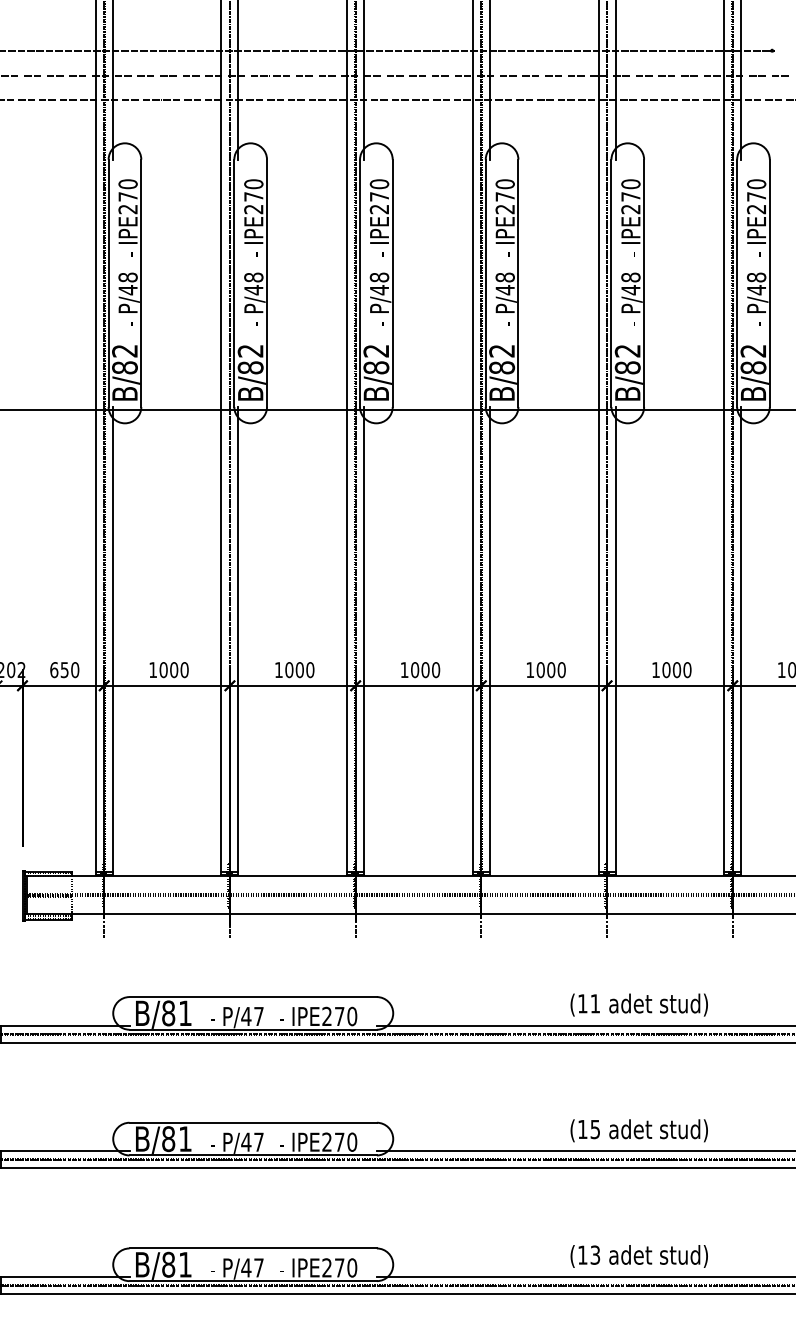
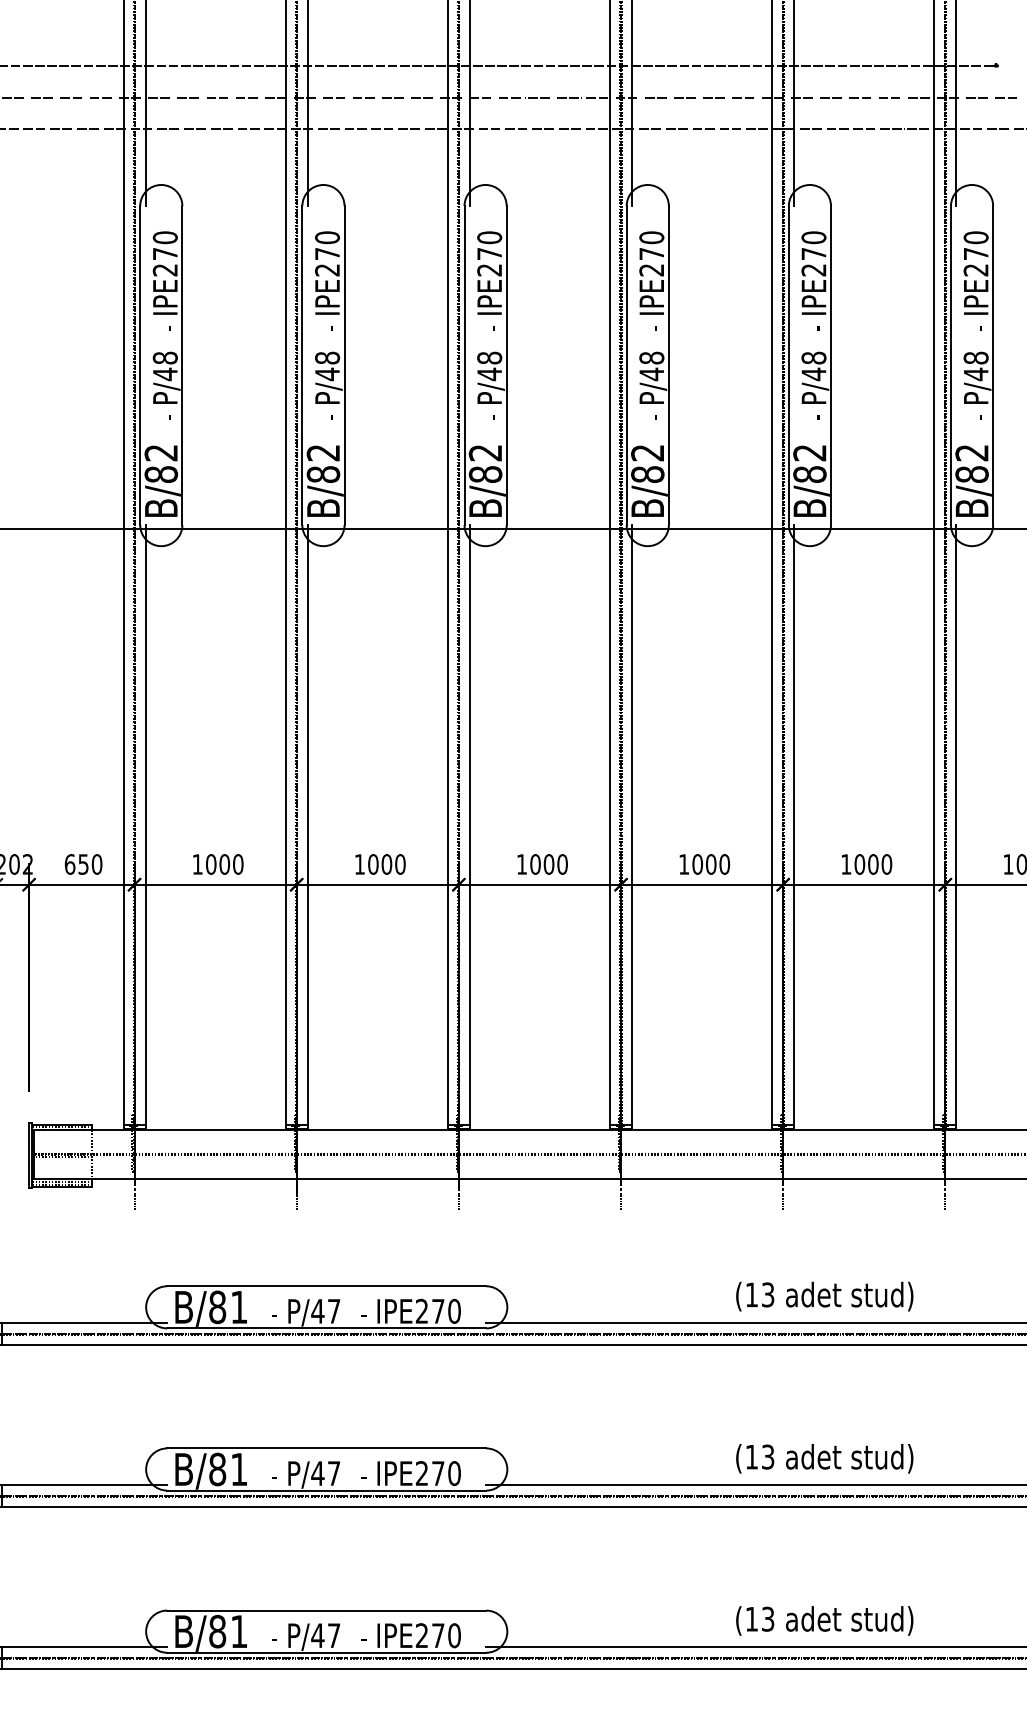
text: (595, 1003) -> (768, 1294), (11 -> (13
text: (595, 1129) -> (768, 1456), (15 -> (13

